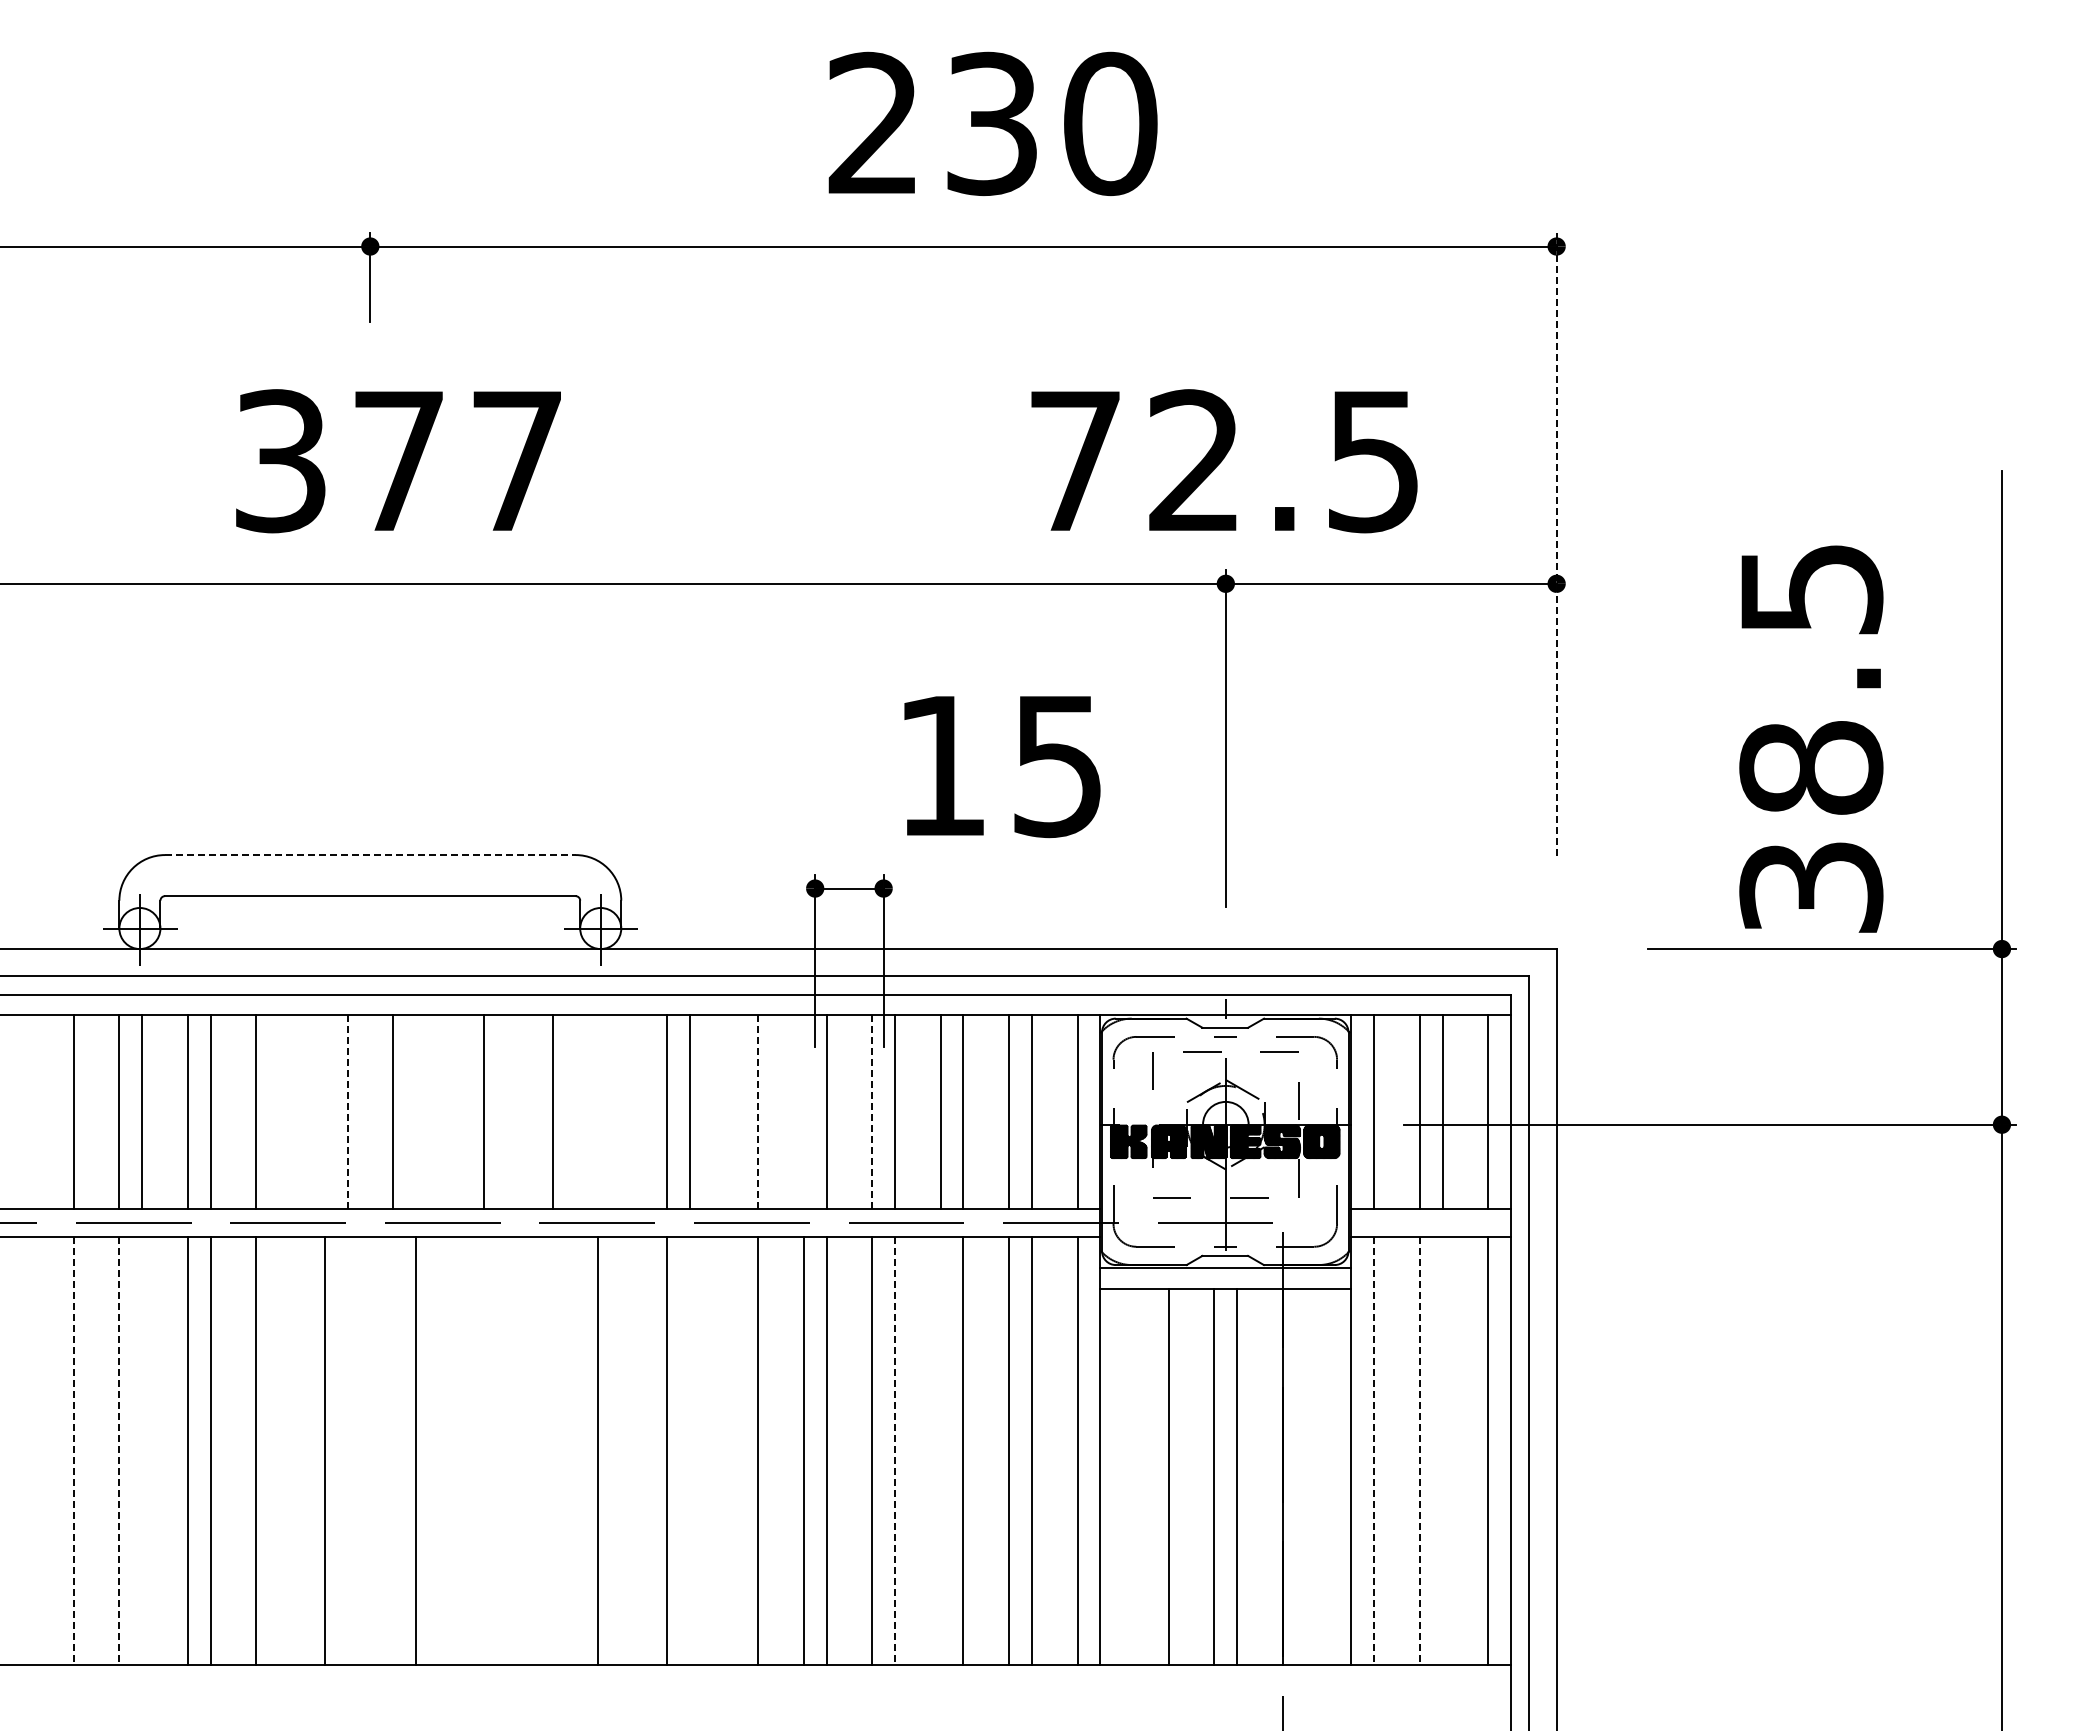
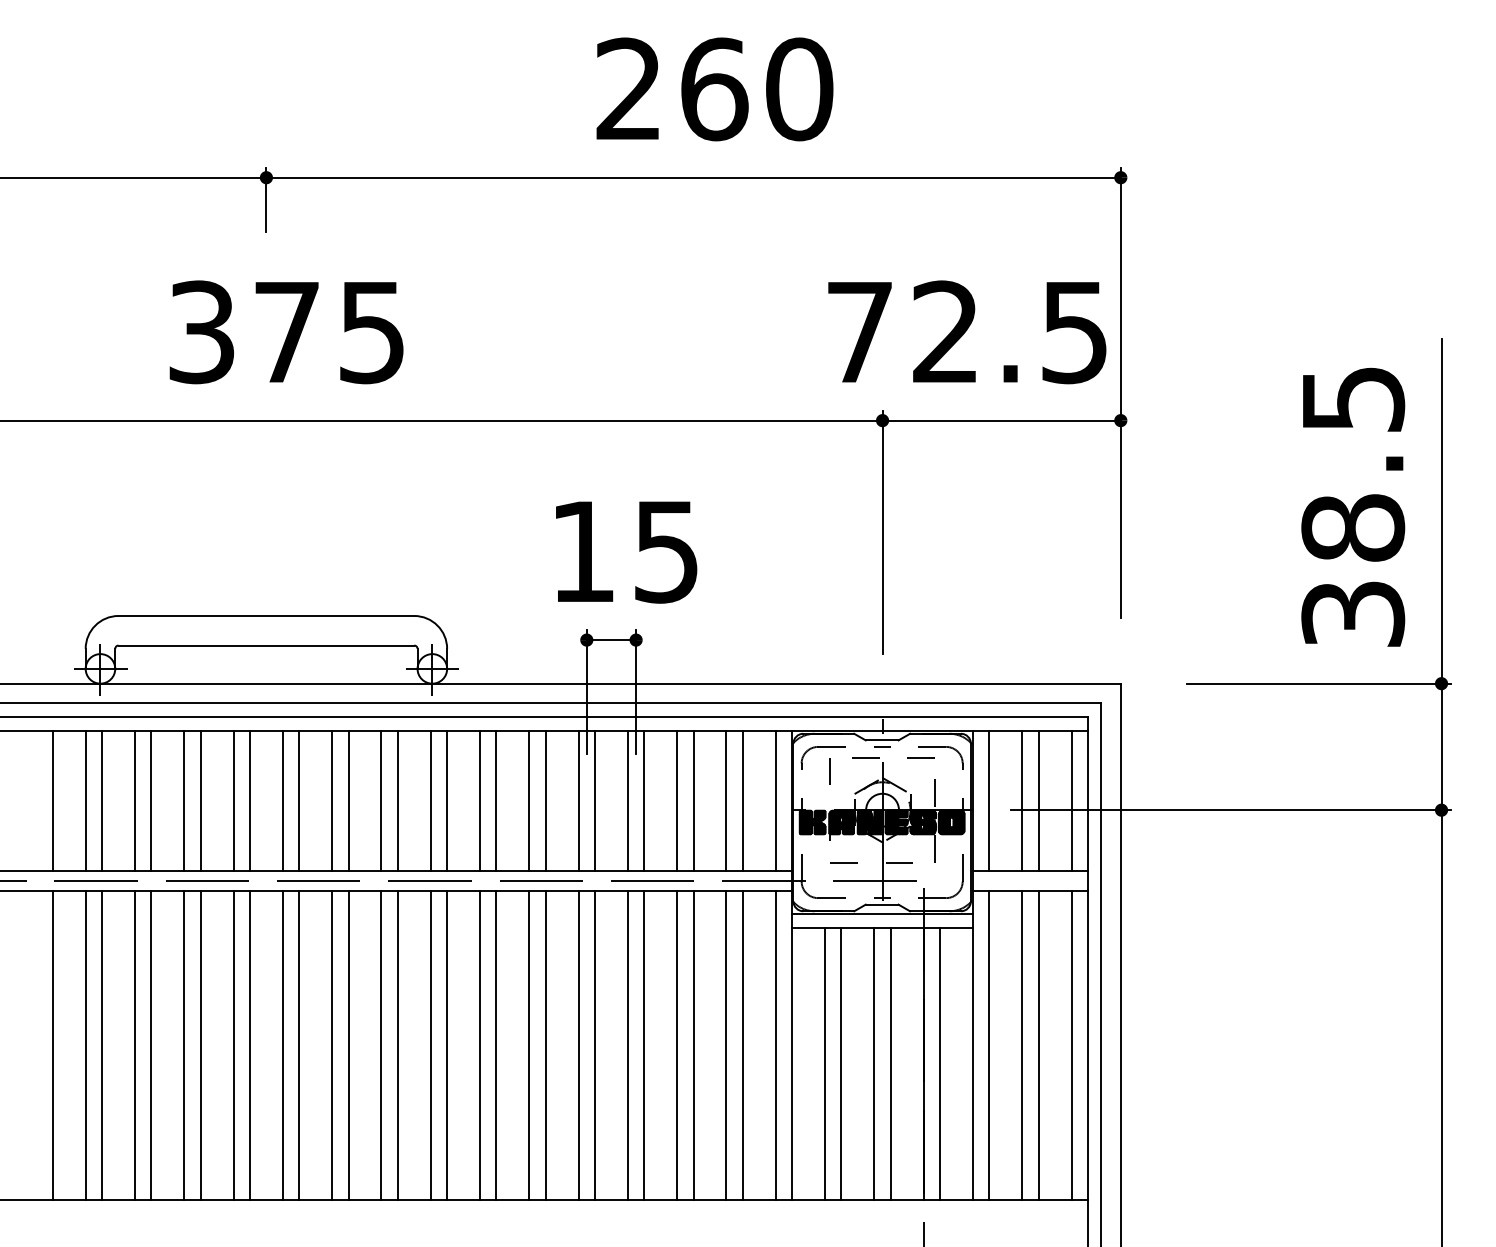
text: (993, 123) -> (715, 89), 230 -> 260
text: (1224, 461) -> (967, 332), moved
text: (516, 462) -> (371, 333), 377 -> 375
line: (1556, 545) -> (1120, 393), dashed -> solid
text: (1811, 738) -> (1353, 506), moved
text: (1002, 767) -> (626, 552), moved
line: (370, 855) -> (266, 616), dashed -> solid
line: (279, 1112) -> (201, 801), added
line: (324, 1112) -> (233, 801), added
line: (347, 1112) -> (249, 801), dashed -> solid
line: (415, 1112) -> (298, 801), added
line: (461, 1112) -> (332, 801), added
line: (530, 1112) -> (381, 801), added
line: (598, 1112) -> (430, 801), added
line: (621, 1112) -> (447, 801), added
line: (735, 1112) -> (529, 801), added
line: (758, 1112) -> (545, 801), dashed -> solid
line: (803, 1112) -> (578, 801), added
line: (872, 1112) -> (628, 801), dashed -> solid
line: (142, 1450) -> (102, 1044), added
line: (279, 1450) -> (201, 1044), added
line: (347, 1450) -> (249, 1044), added
line: (393, 1450) -> (283, 1044), added
line: (461, 1450) -> (332, 1044), added
line: (484, 1450) -> (348, 1044), added
line: (530, 1450) -> (381, 1044), added
line: (552, 1450) -> (397, 1044), added
line: (621, 1450) -> (447, 1044), added
line: (689, 1450) -> (496, 1044), added
line: (735, 1450) -> (529, 1044), added
line: (940, 1450) -> (677, 1044), added
line: (1442, 1450) -> (1038, 1044), added
line: (73, 1451) -> (52, 1045), dashed -> solid
line: (119, 1451) -> (85, 1045), dashed -> solid
line: (895, 1451) -> (644, 1045), dashed -> solid
line: (1374, 1451) -> (989, 1045), dashed -> solid
line: (1419, 1451) -> (1022, 1045), dashed -> solid
line: (1146, 1476) -> (825, 1063), added
line: (1305, 1476) -> (939, 1063), added

